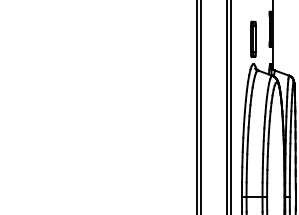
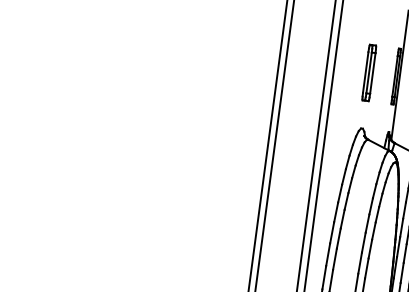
part: (253, 38) -> (369, 71), moved

